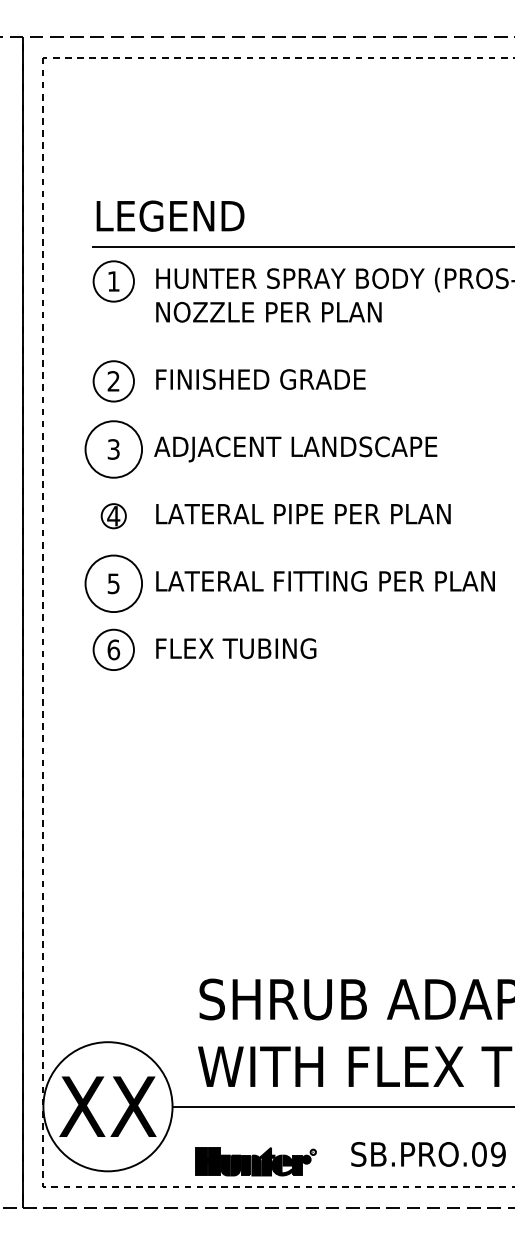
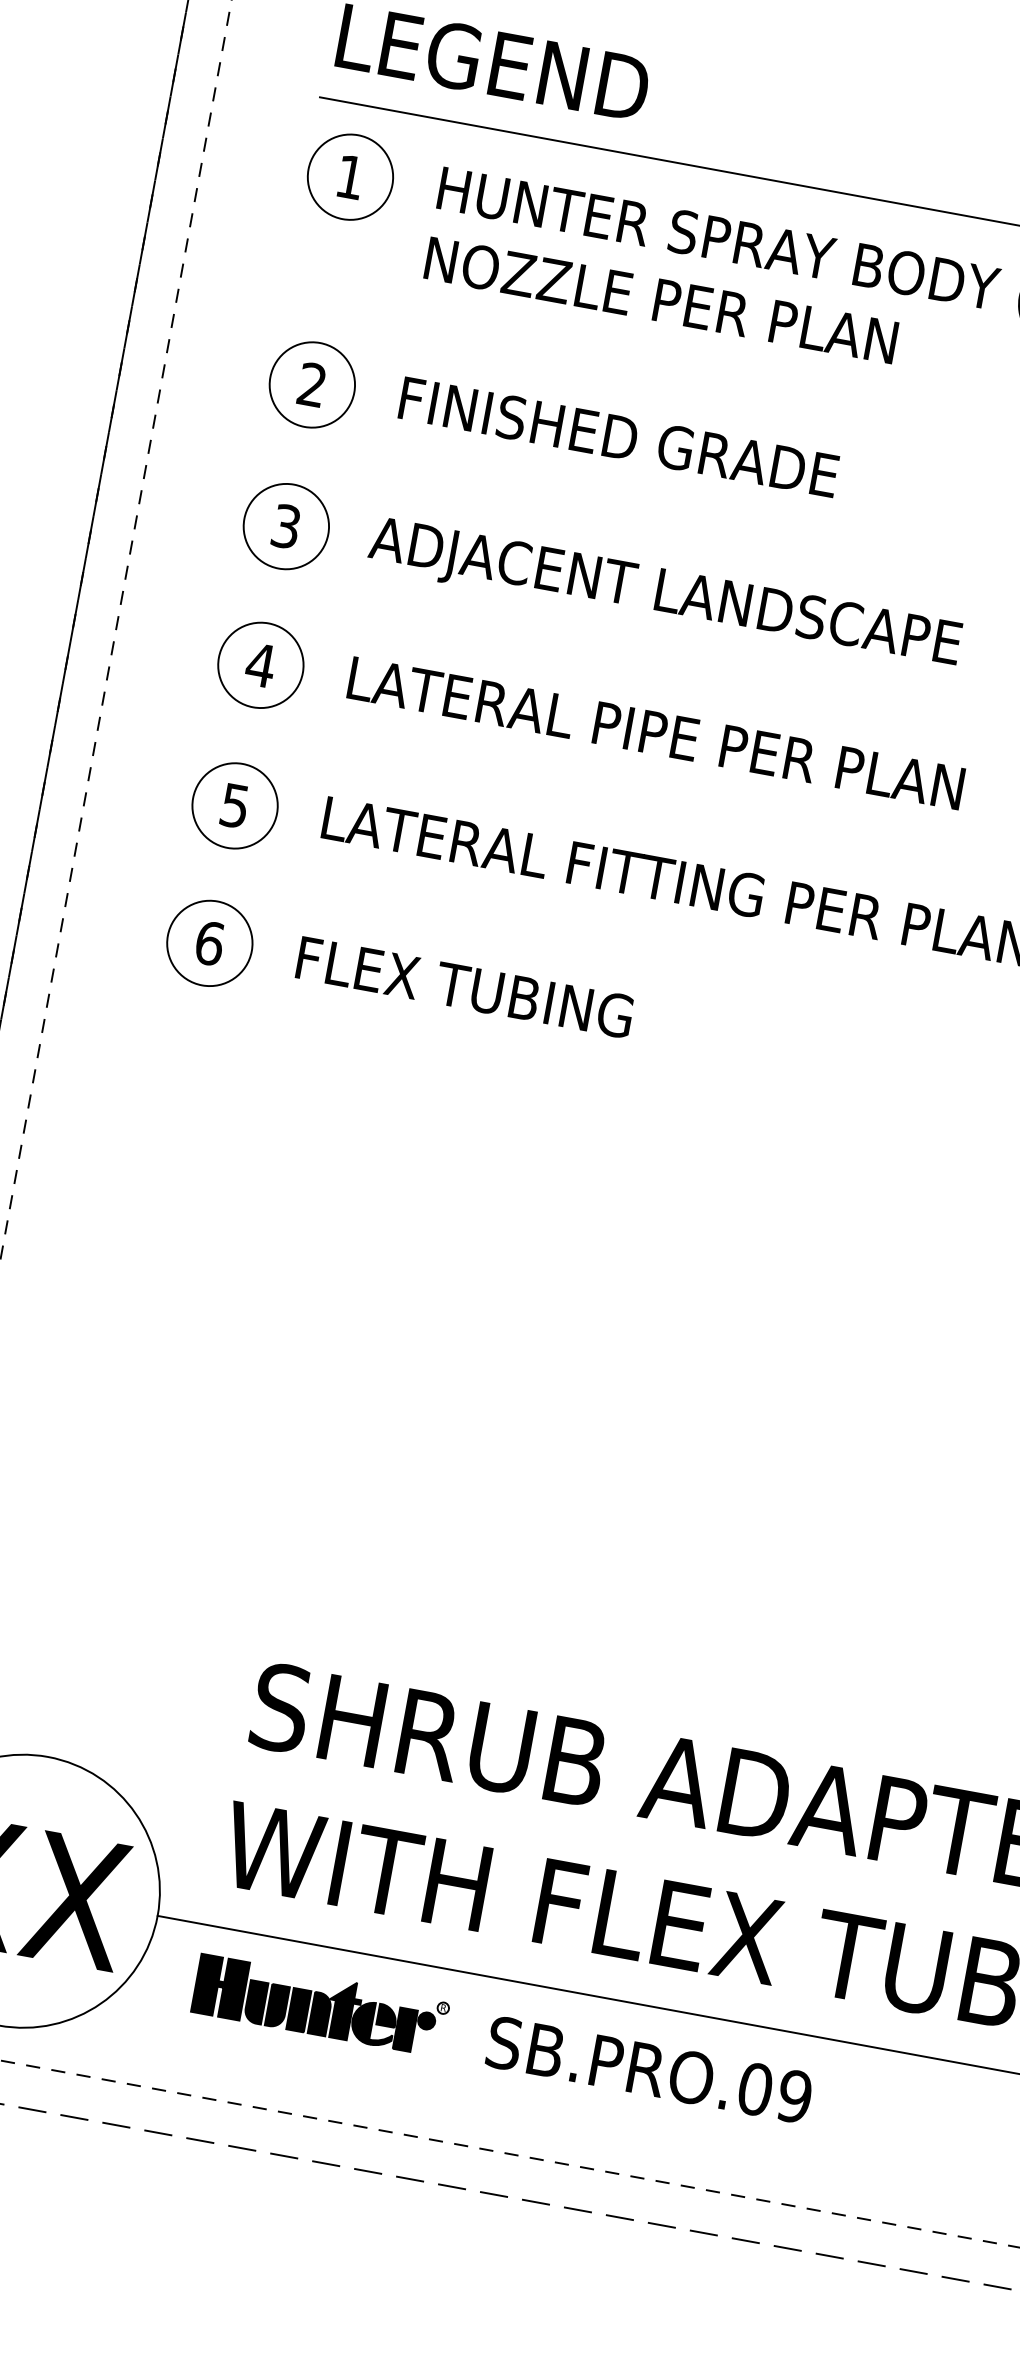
circle: (113, 449) -> (285, 526), size x0.71
circle: (113, 516) -> (260, 665), size x1.67
circle: (113, 583) -> (234, 805), size x0.71
text: (428, 1154) -> (649, 2070), moved
part: (255, 1161) -> (319, 2005), moved

